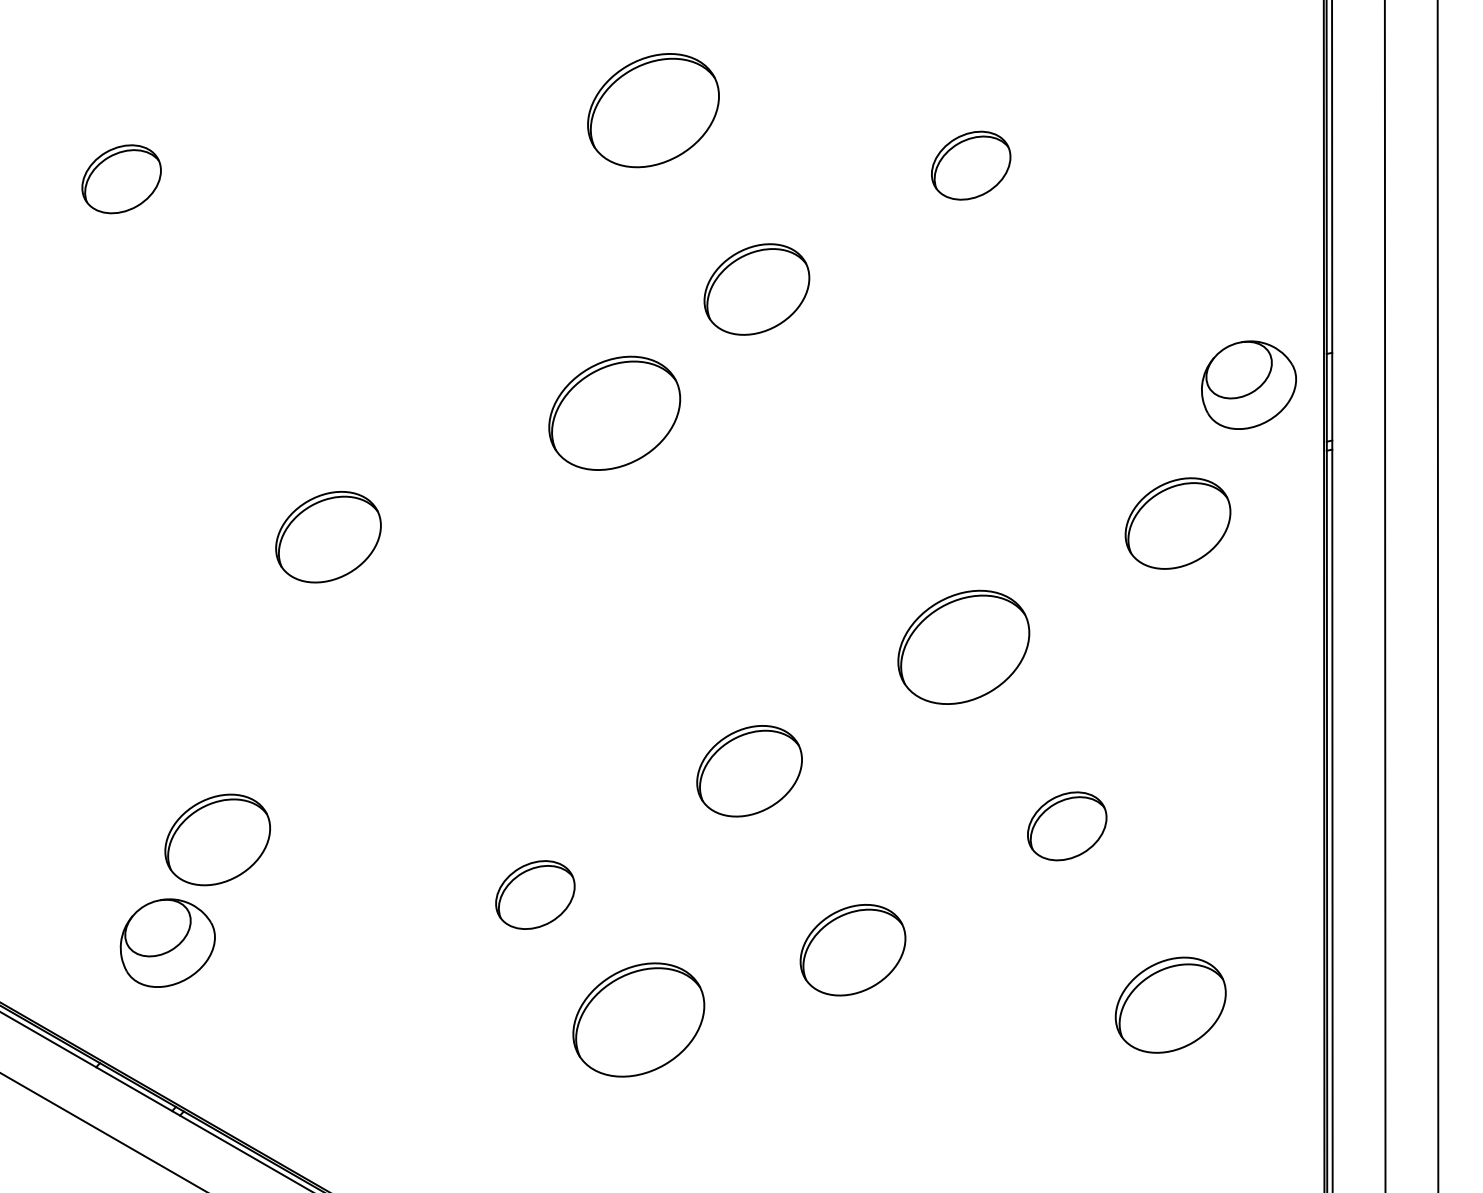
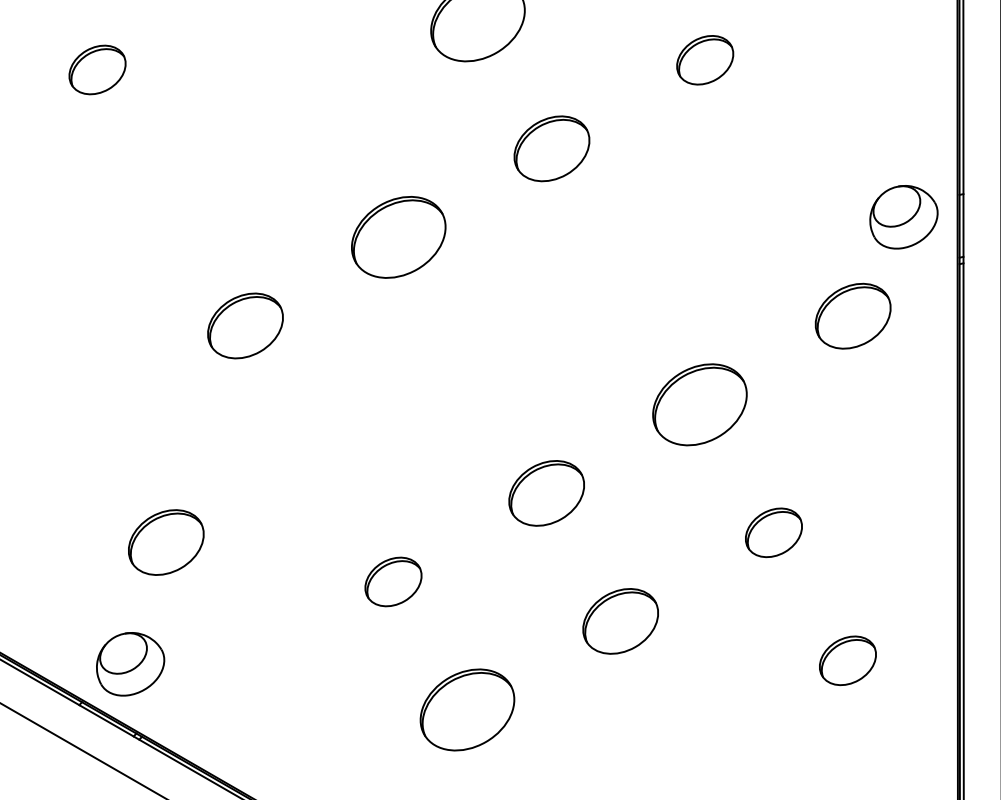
part: (614, 412) -> (398, 236), moved
part: (167, 942) -> (130, 663), moved
part: (1170, 1005) -> (847, 660), size x0.71
part: (638, 1019) -> (467, 709), moved

